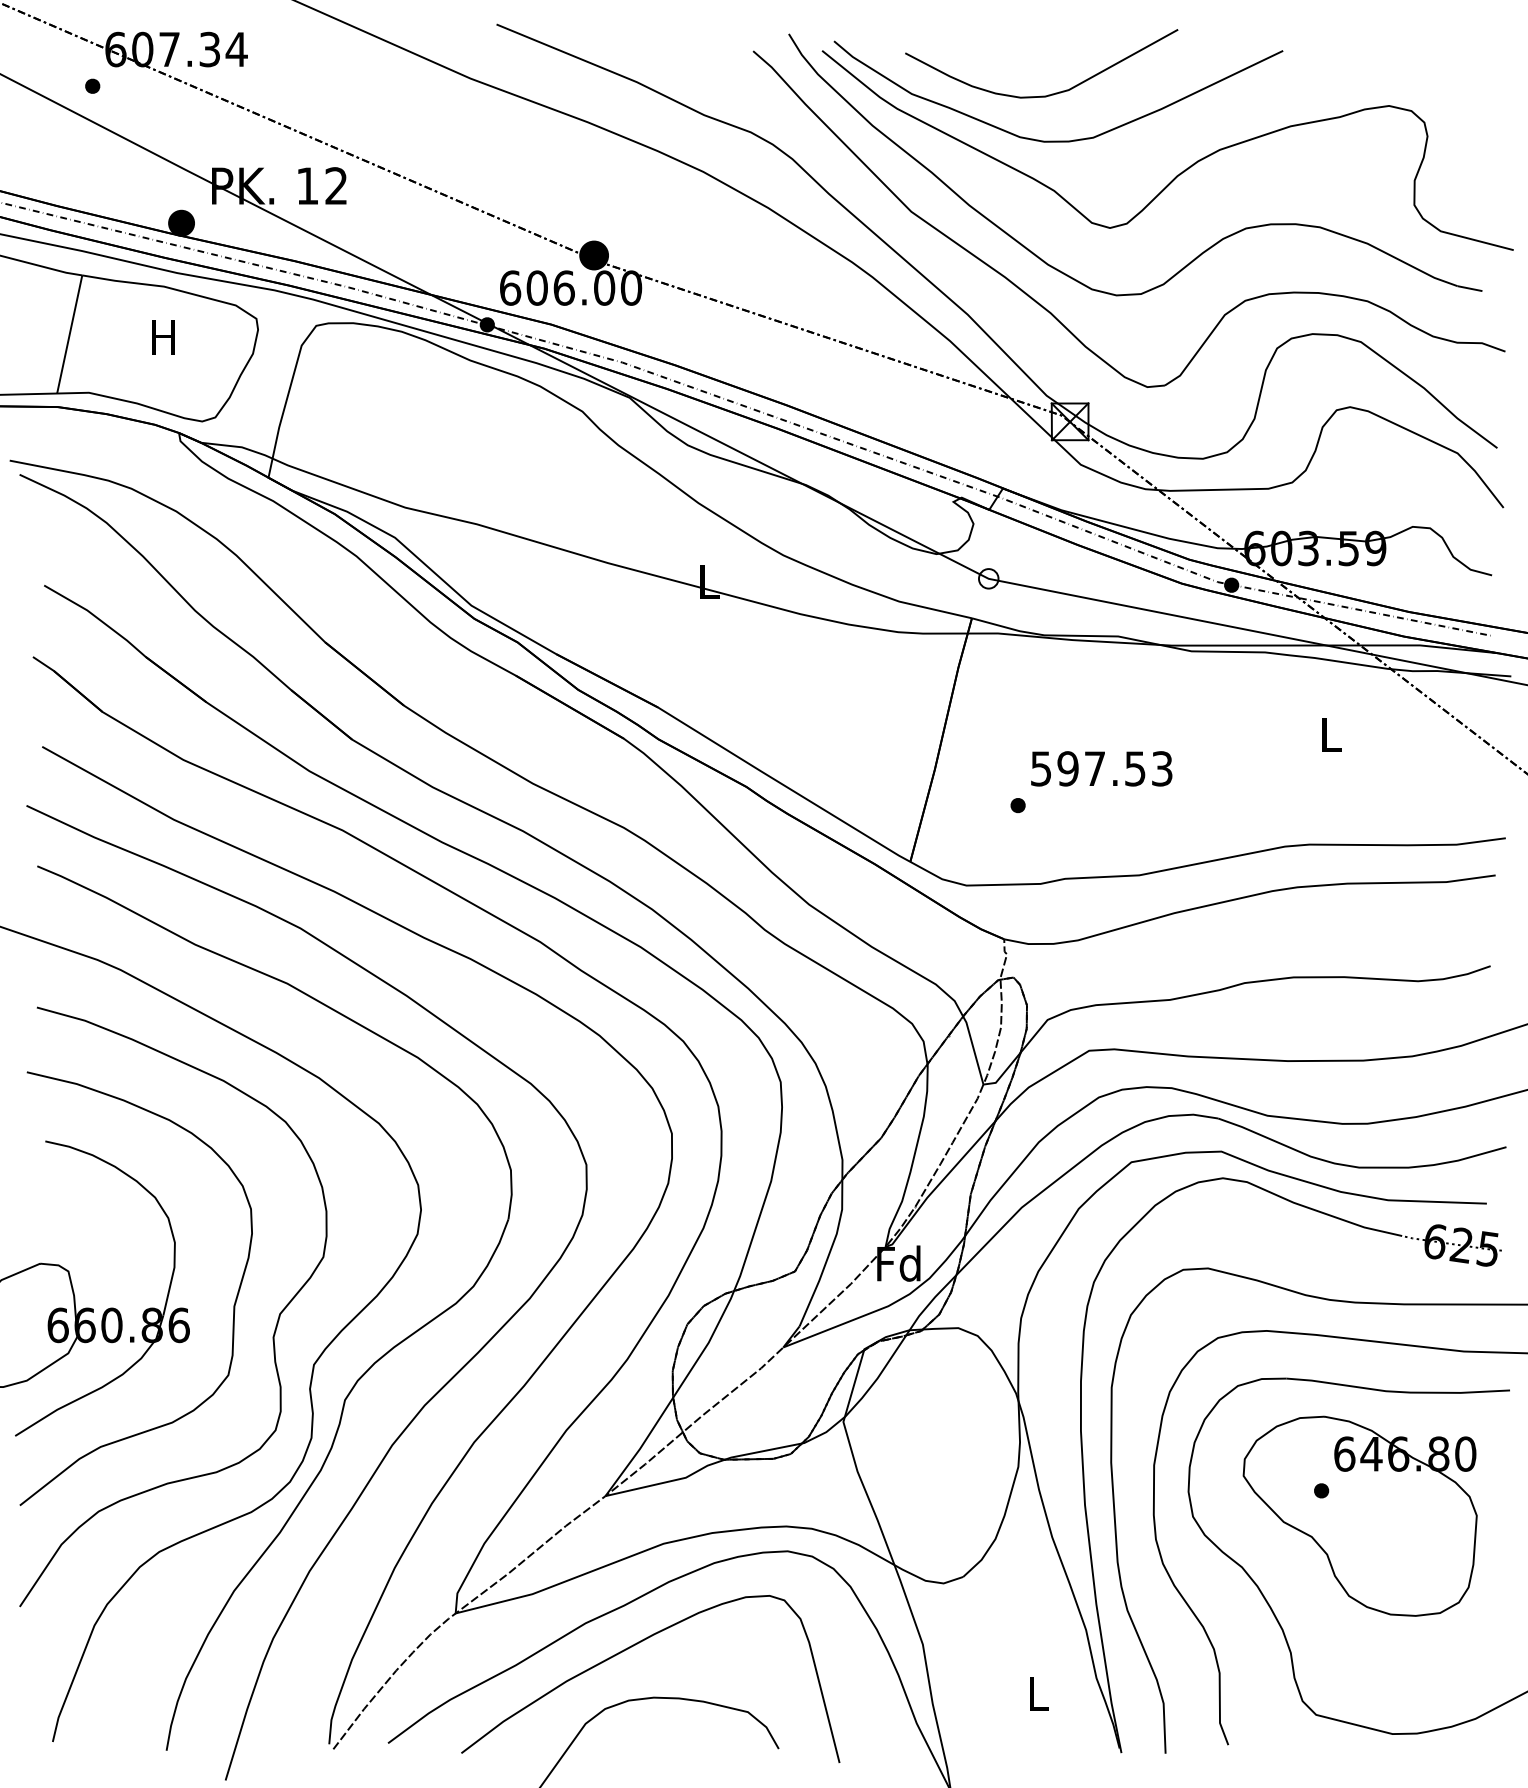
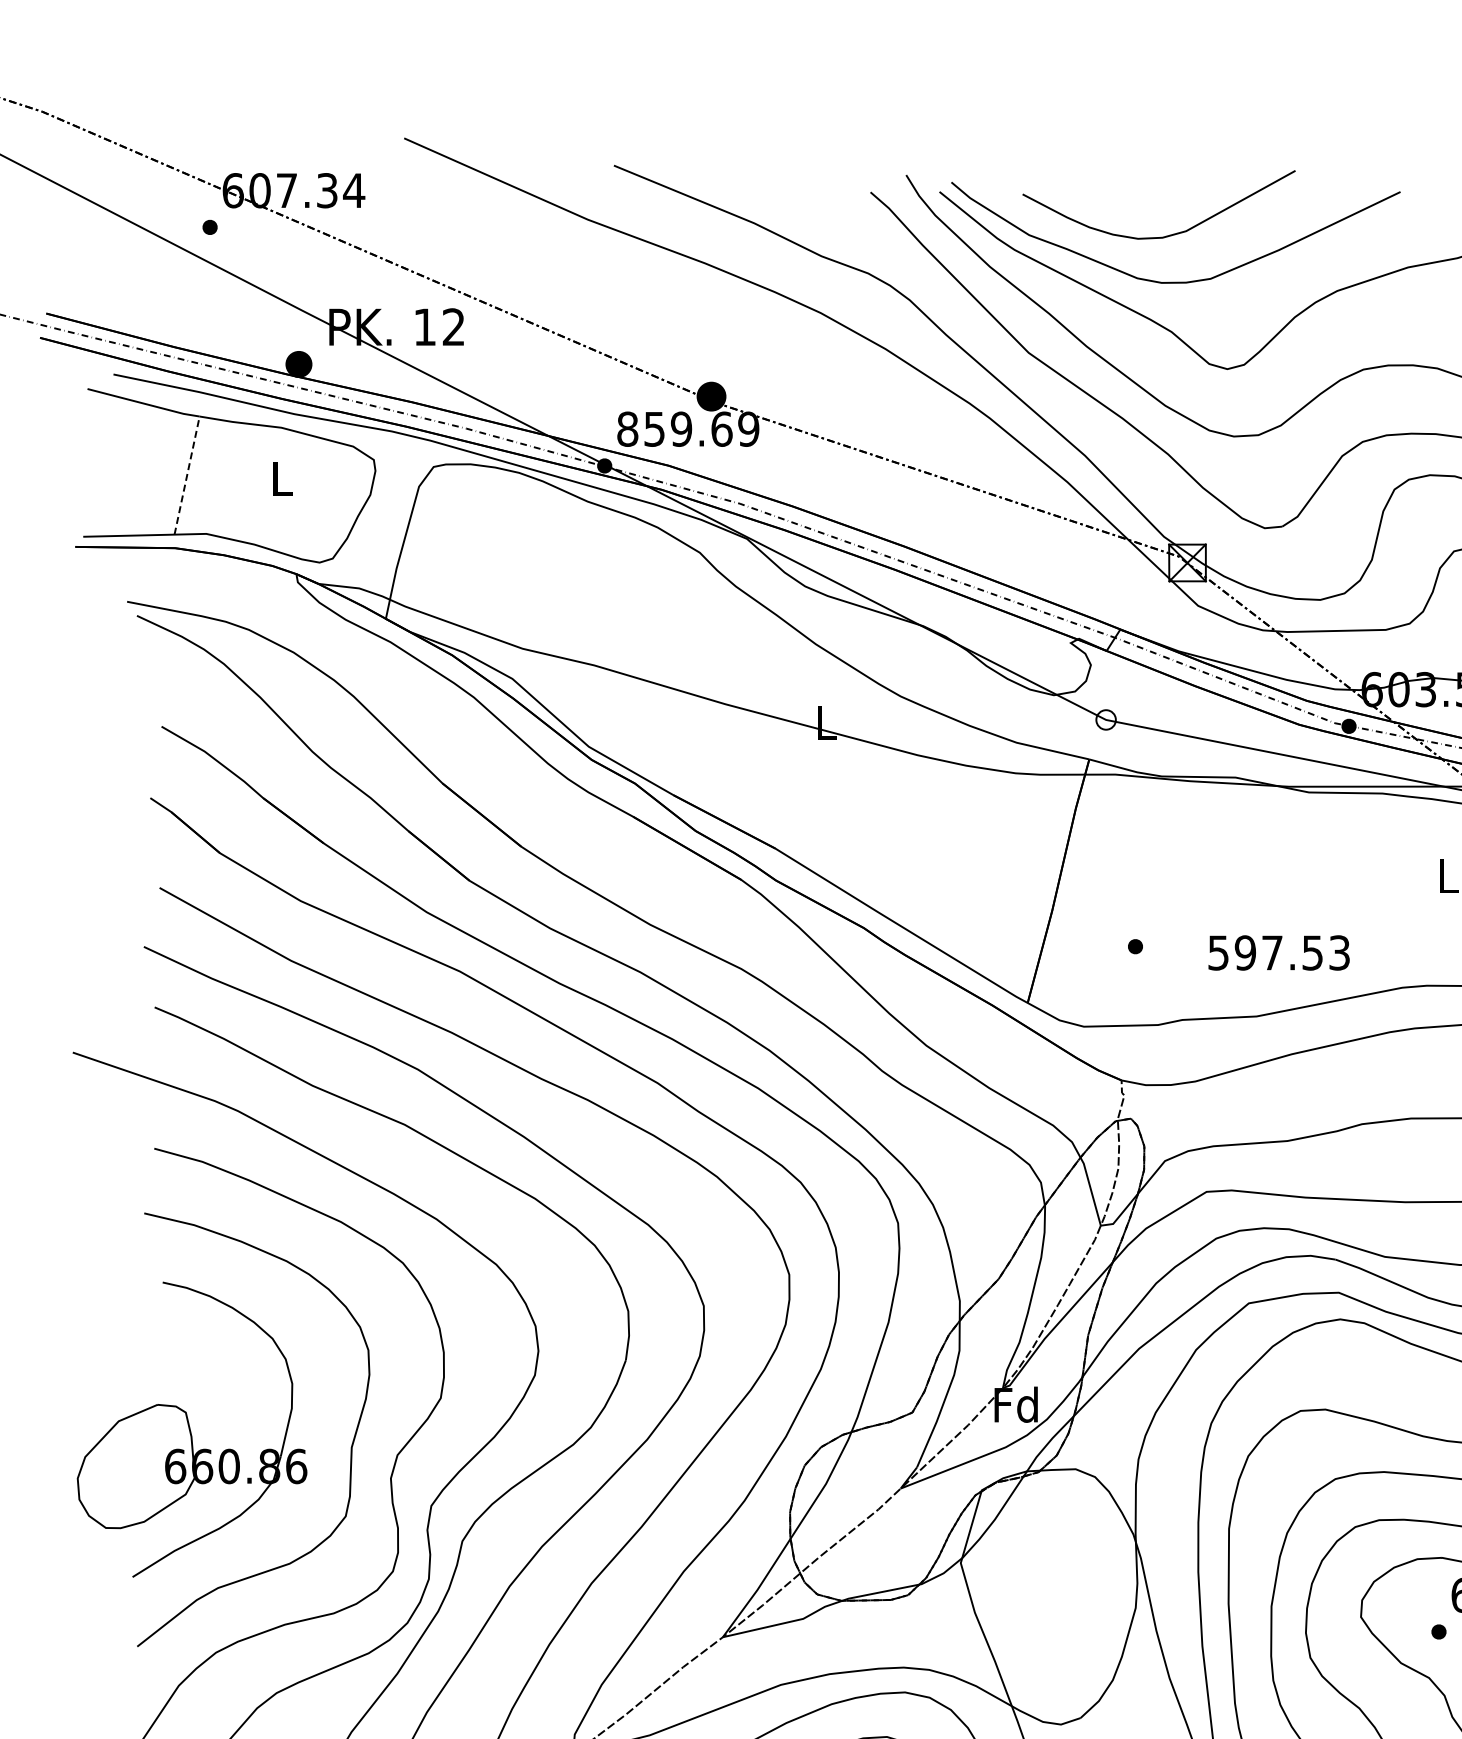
text: (571, 287) -> (688, 428), 606.00 -> 859.69
line: (69, 333) -> (186, 474), solid -> dashed
text: (163, 337) -> (280, 478), H -> L
text: (1101, 768) -> (1278, 952), moved

